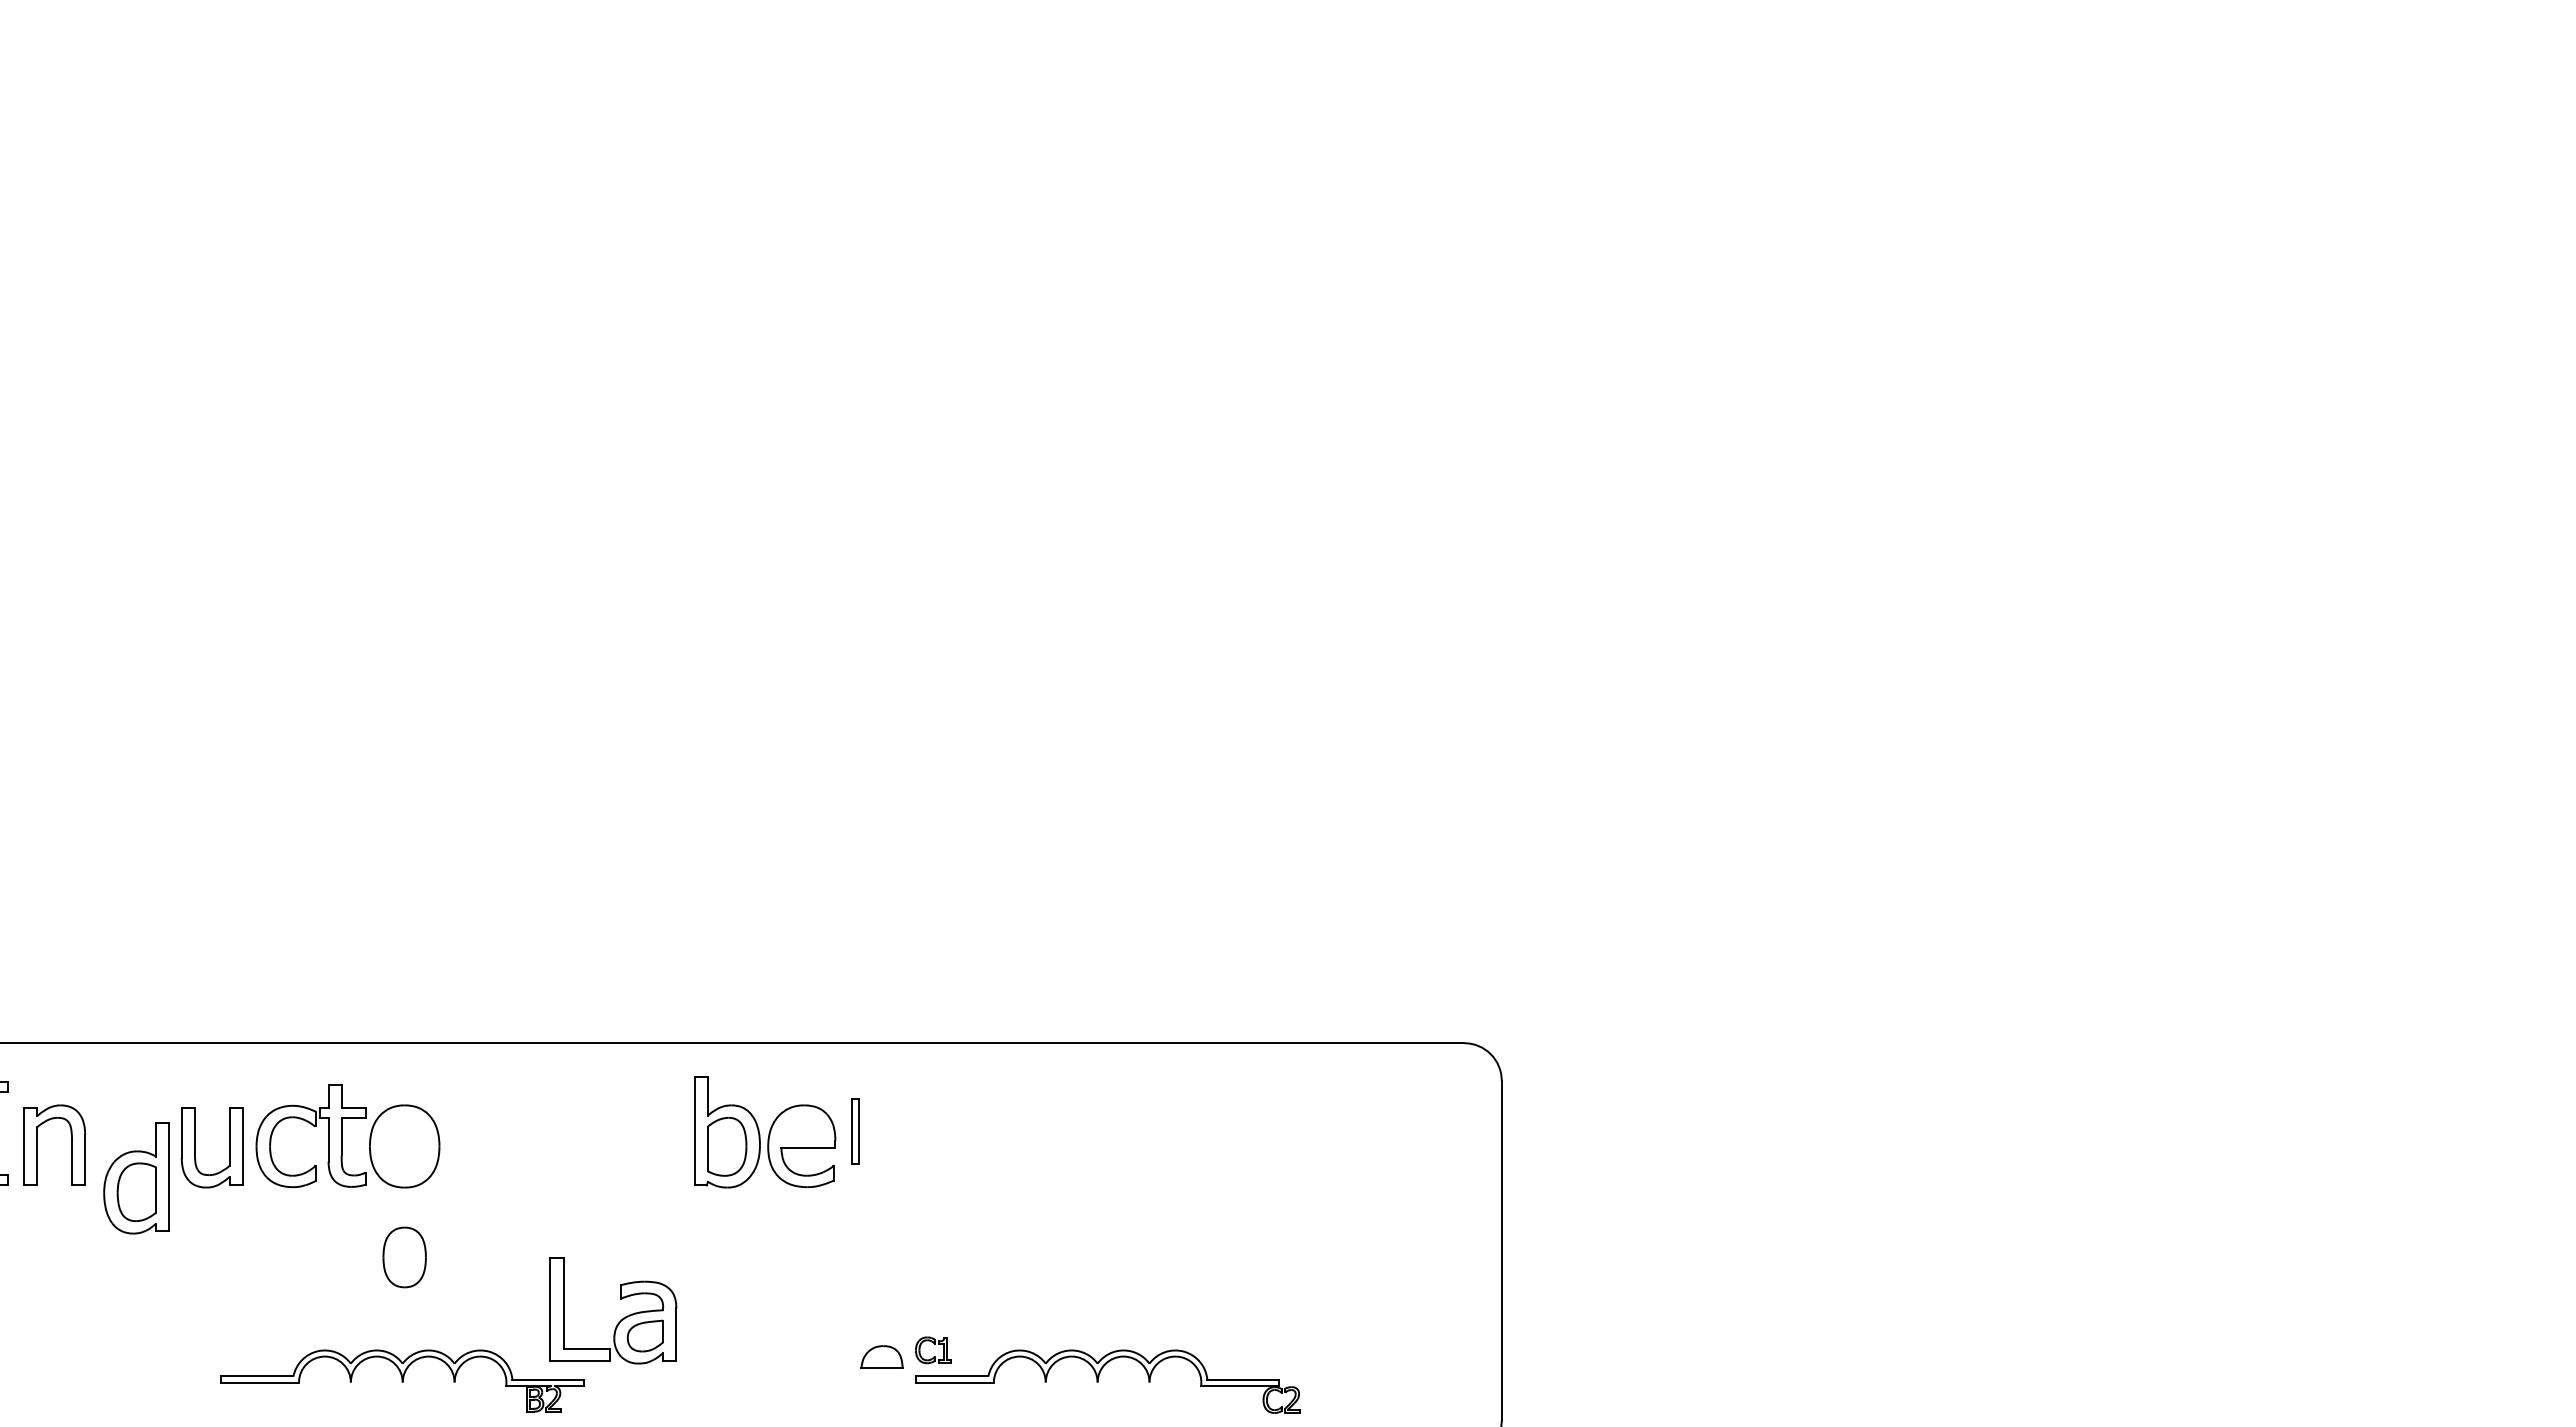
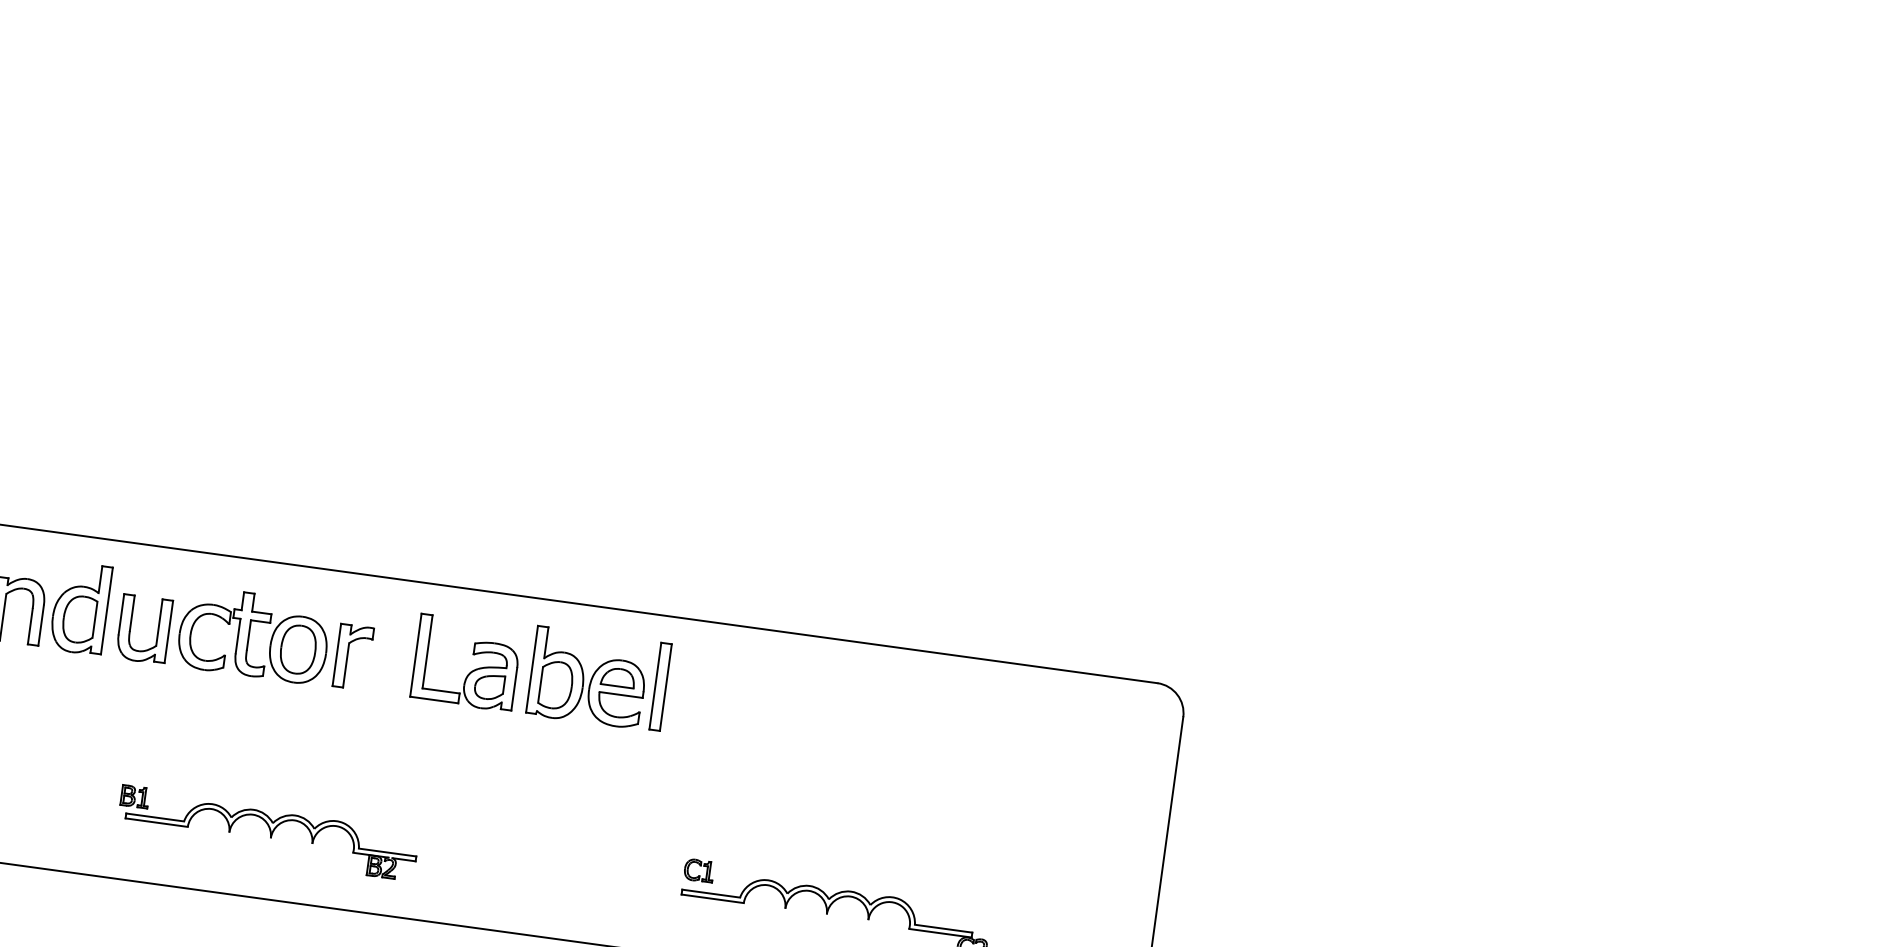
part: (855, 1130) -> (660, 686), size x1.67
part: (466, 1145) -> (347, 655), added
part: (136, 1178) -> (80, 608), moved
part: (404, 1257) -> (298, 649), moved
part: (622, 1318) -> (473, 670), moved
part: (229, 1354) -> (135, 796), added
part: (881, 1356) -> (617, 677), moved

